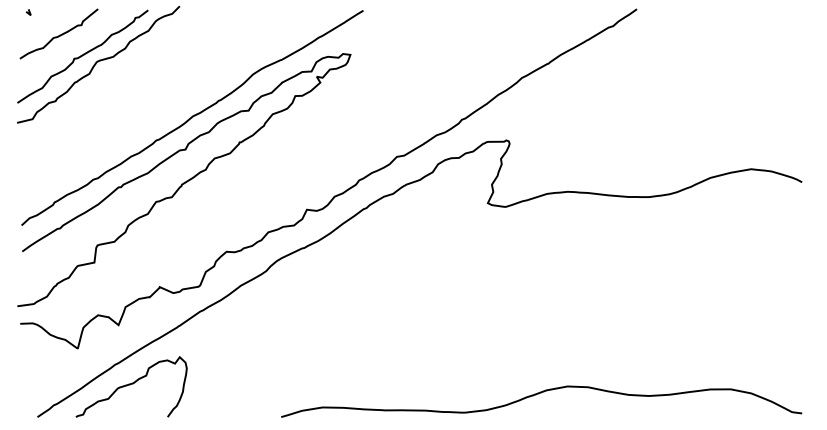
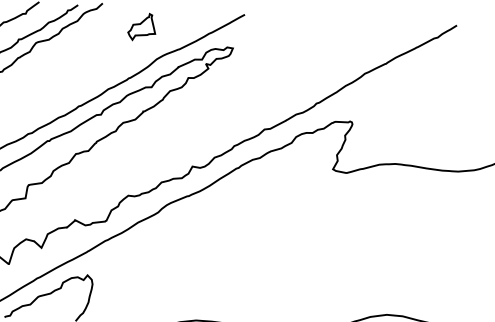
part: (231, 33) -> (141, 26), added

